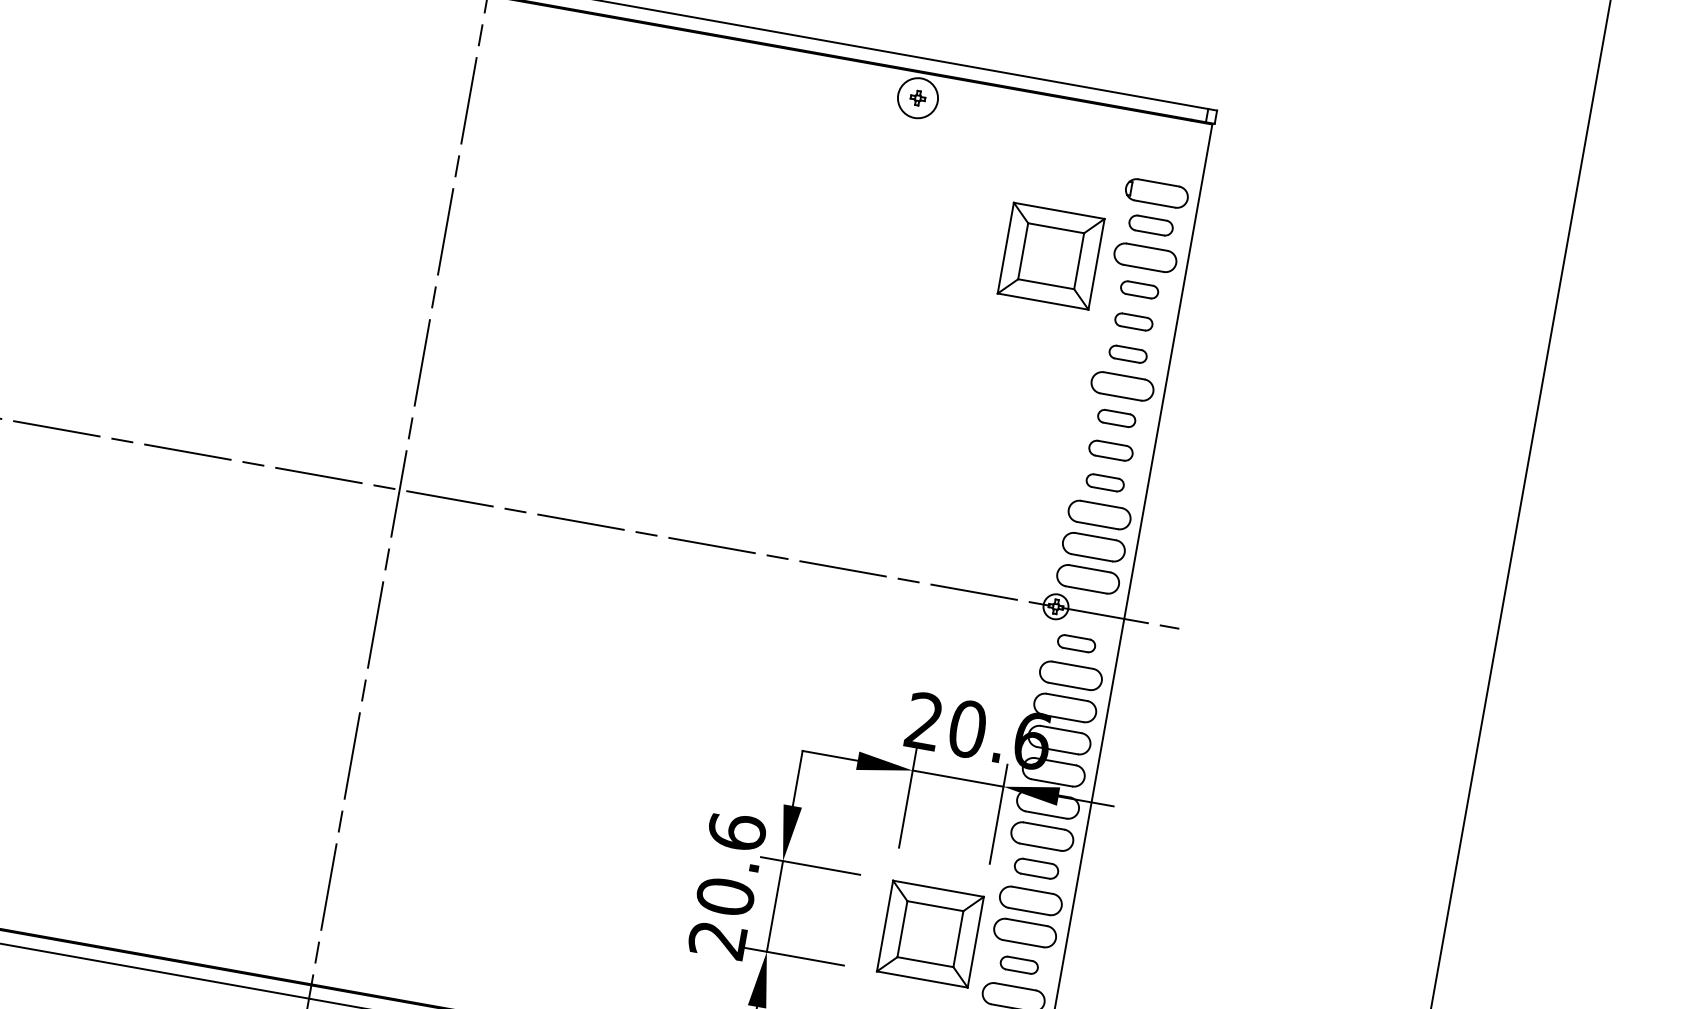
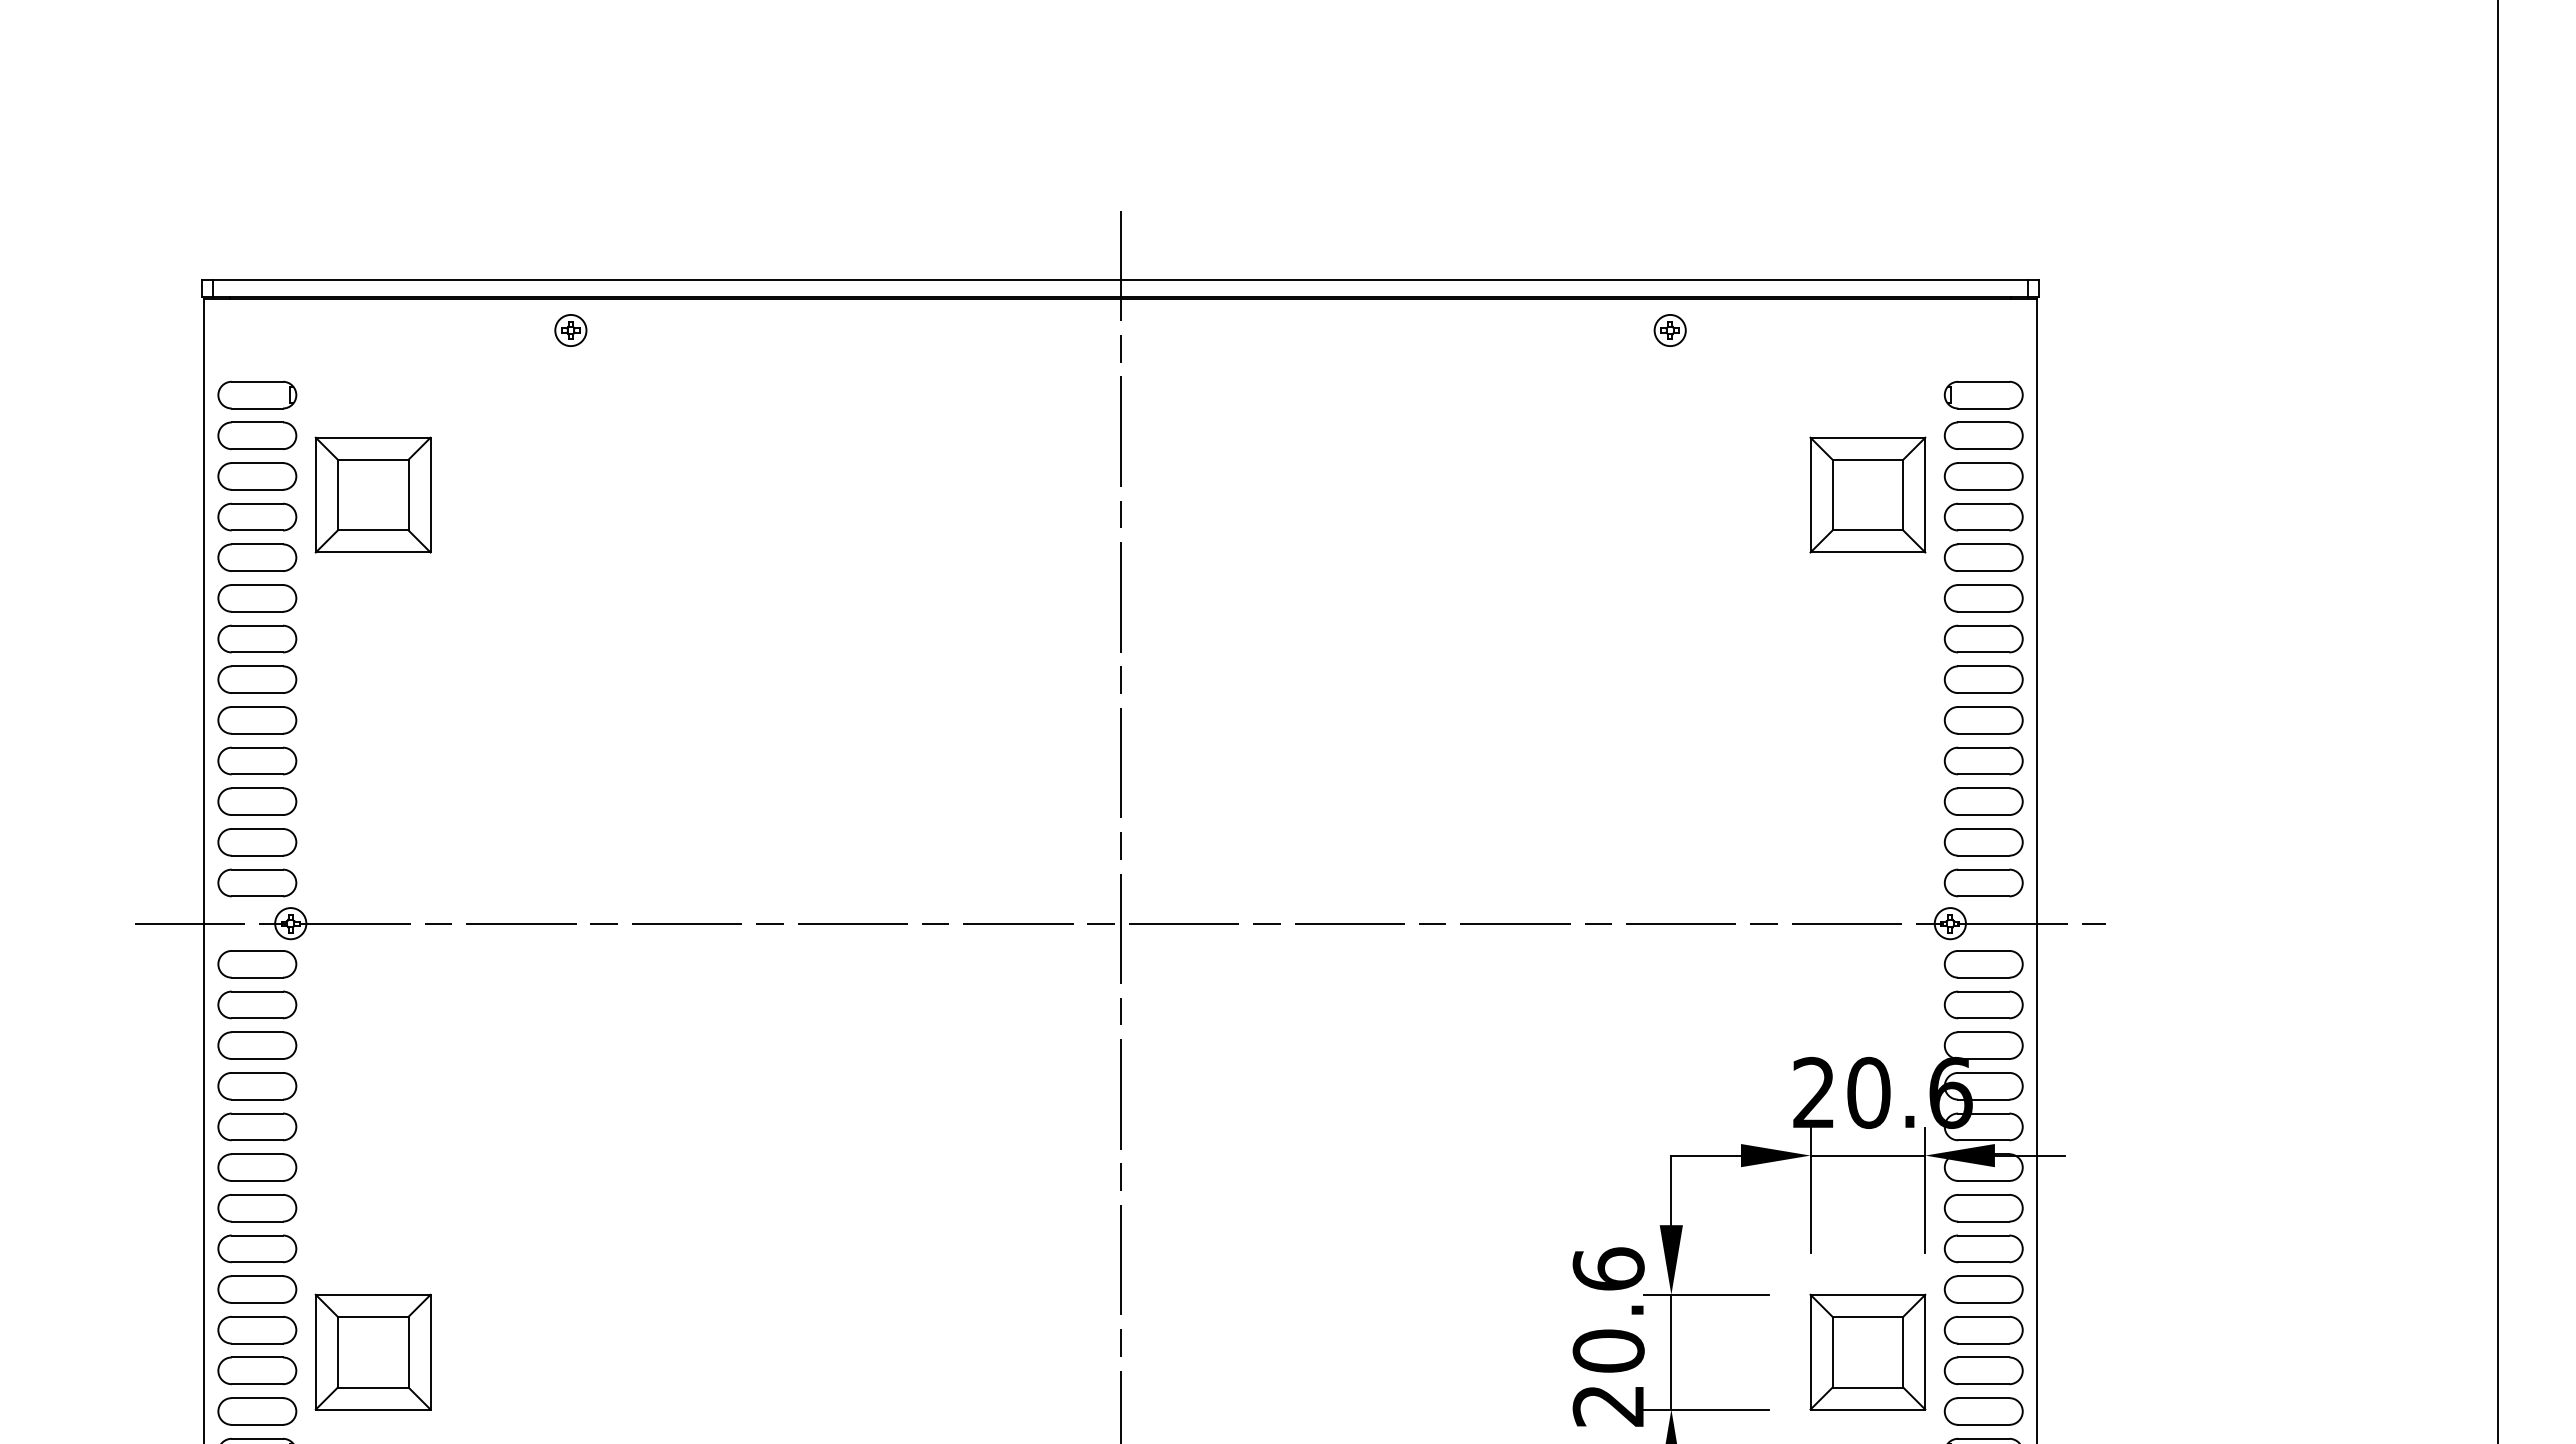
circle: (917, 98) -> (1669, 330), size x0.62
part: (1150, 225) -> (1983, 435), size x1.43
part: (1139, 289) -> (1983, 516), size x1.67
part: (1133, 321) -> (1983, 557), size x1.67
part: (1128, 354) -> (1983, 598), size x1.67
part: (1116, 418) -> (1983, 679), size x1.67
part: (1110, 450) -> (1983, 720), size x1.43
part: (1105, 482) -> (1983, 760), size x1.67
part: (1076, 643) -> (1983, 964), size x1.67
part: (1036, 868) -> (1983, 1248), size x1.43
part: (1019, 964) -> (1983, 1370), size x1.67

